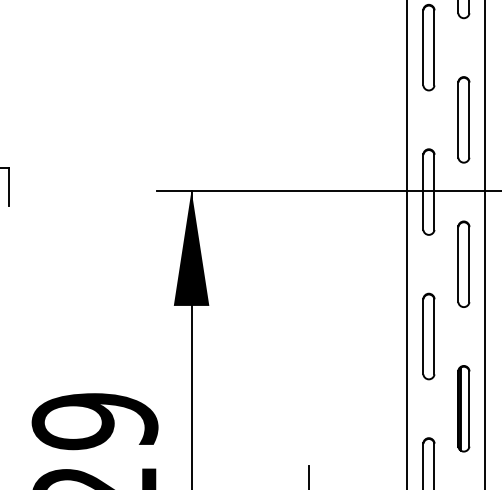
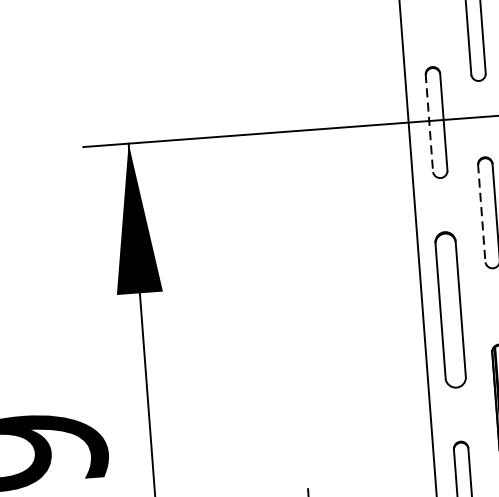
line: (423, 192) -> (429, 123), solid -> dashed
line: (458, 264) -> (482, 213), solid -> dashed
part: (428, 336) -> (450, 309), size x1.4

